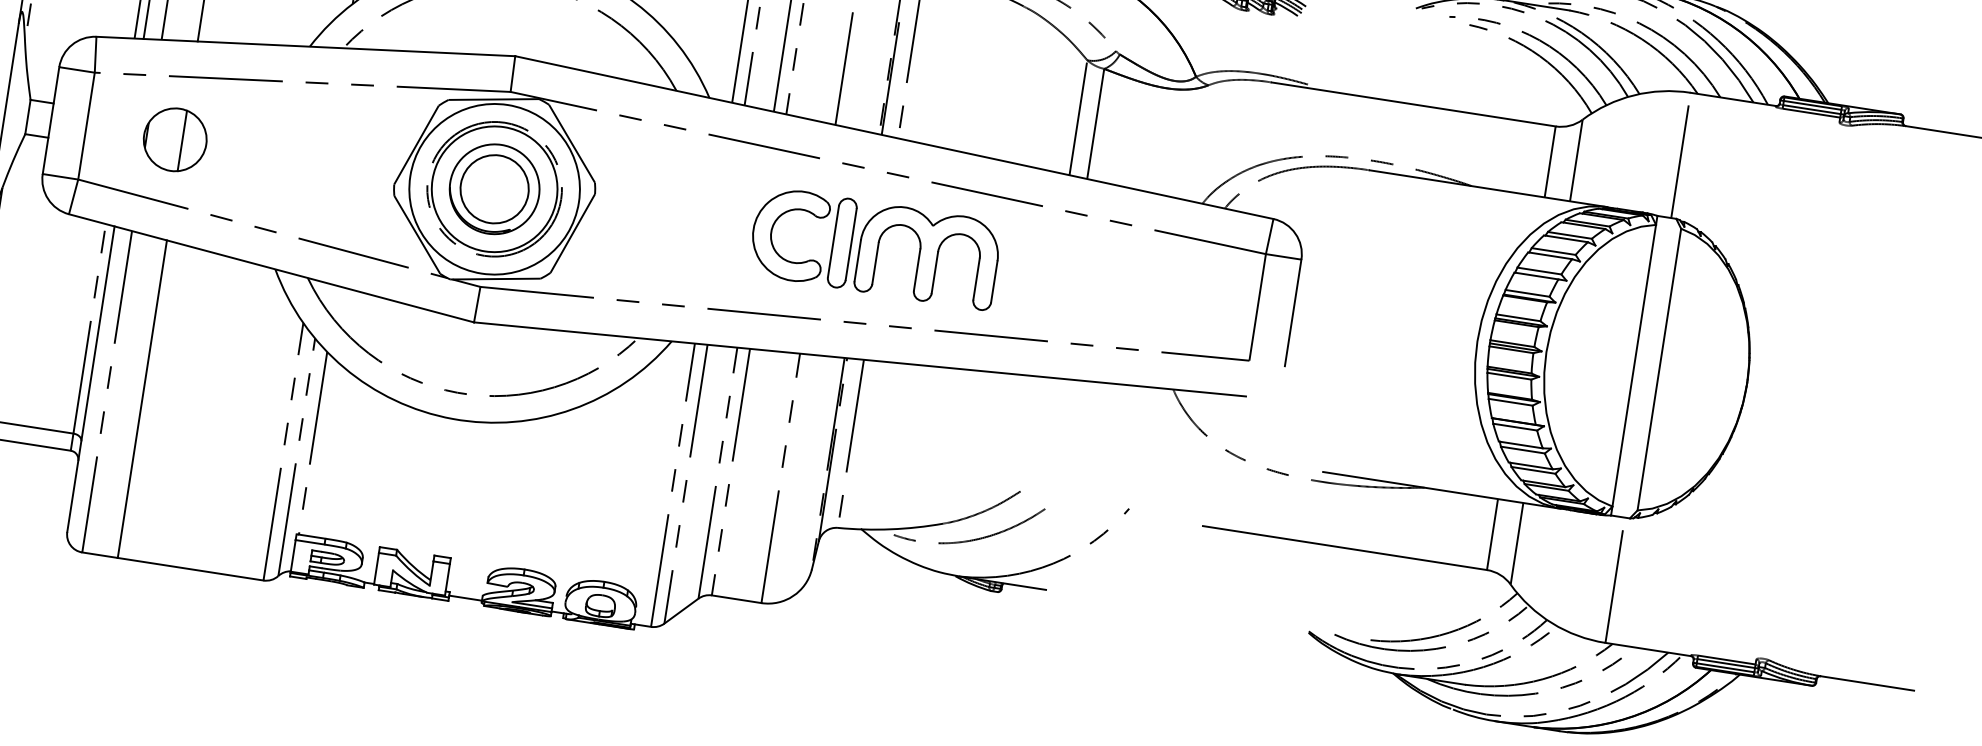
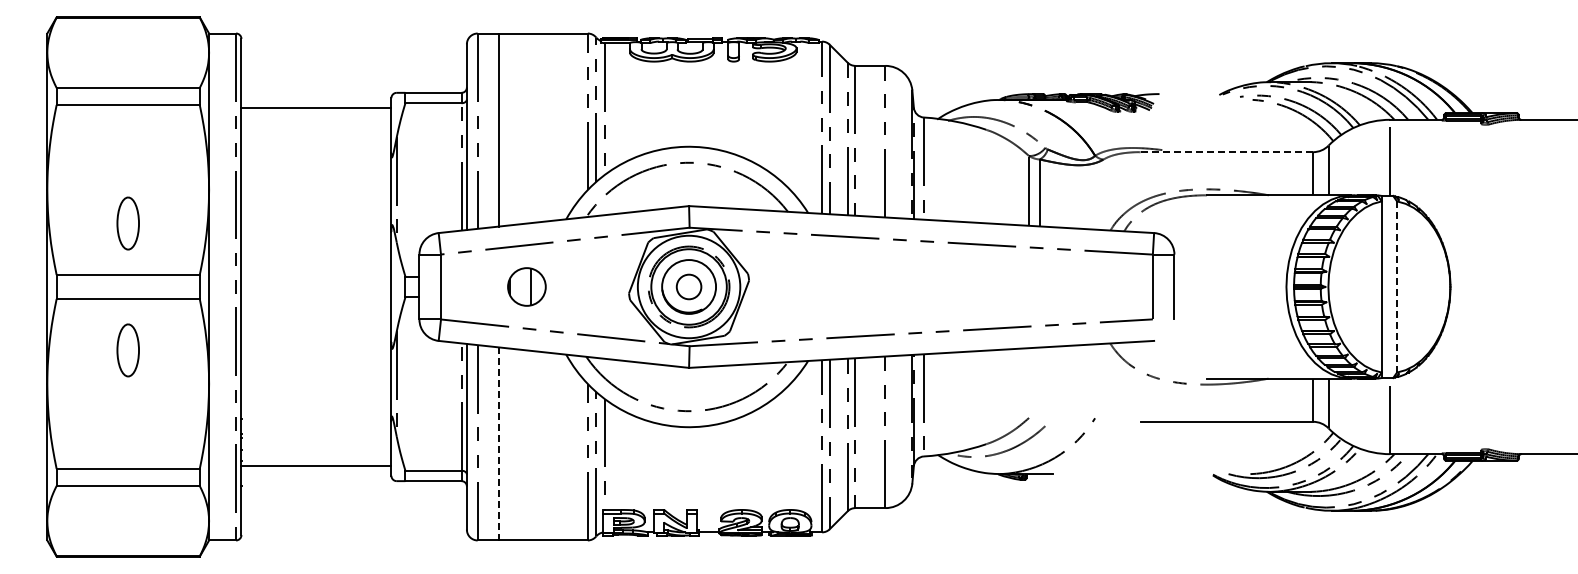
line: (1413, 104) -> (1226, 152), solid -> dashed
part: (174, 138) -> (526, 286), moved
circle: (493, 188) -> (688, 286), size x0.6
part: (875, 247) -> (920, 286), removed
line: (1660, 370) -> (1397, 287), solid -> dashed
line: (142, 398) -> (499, 443), solid -> dashed

